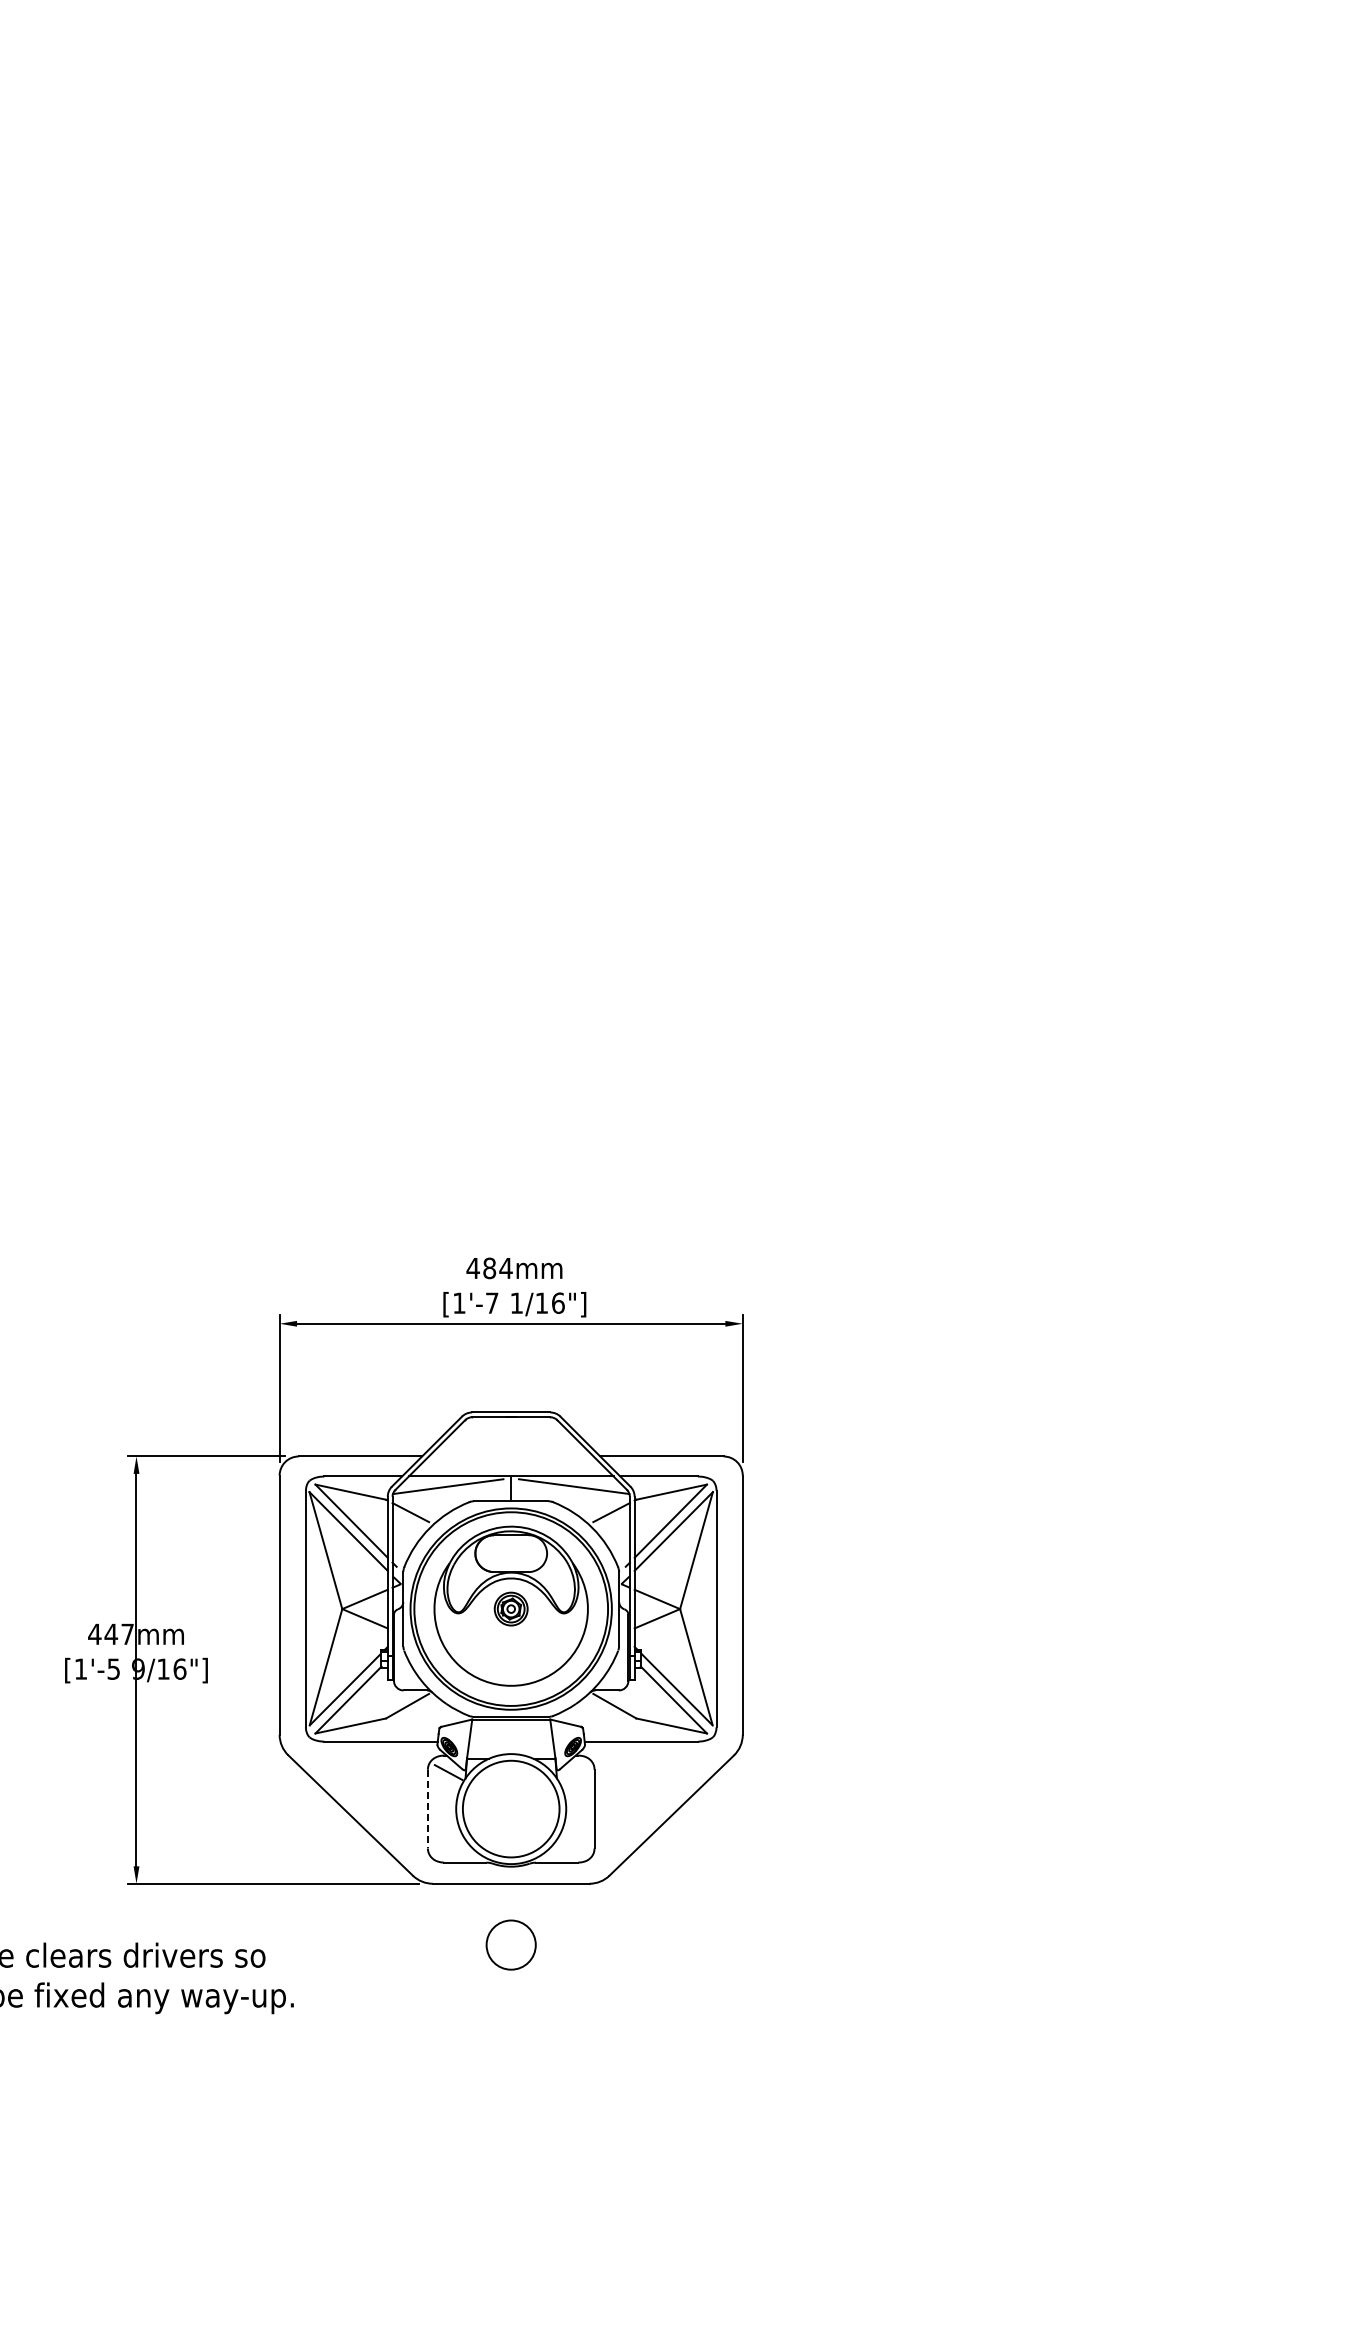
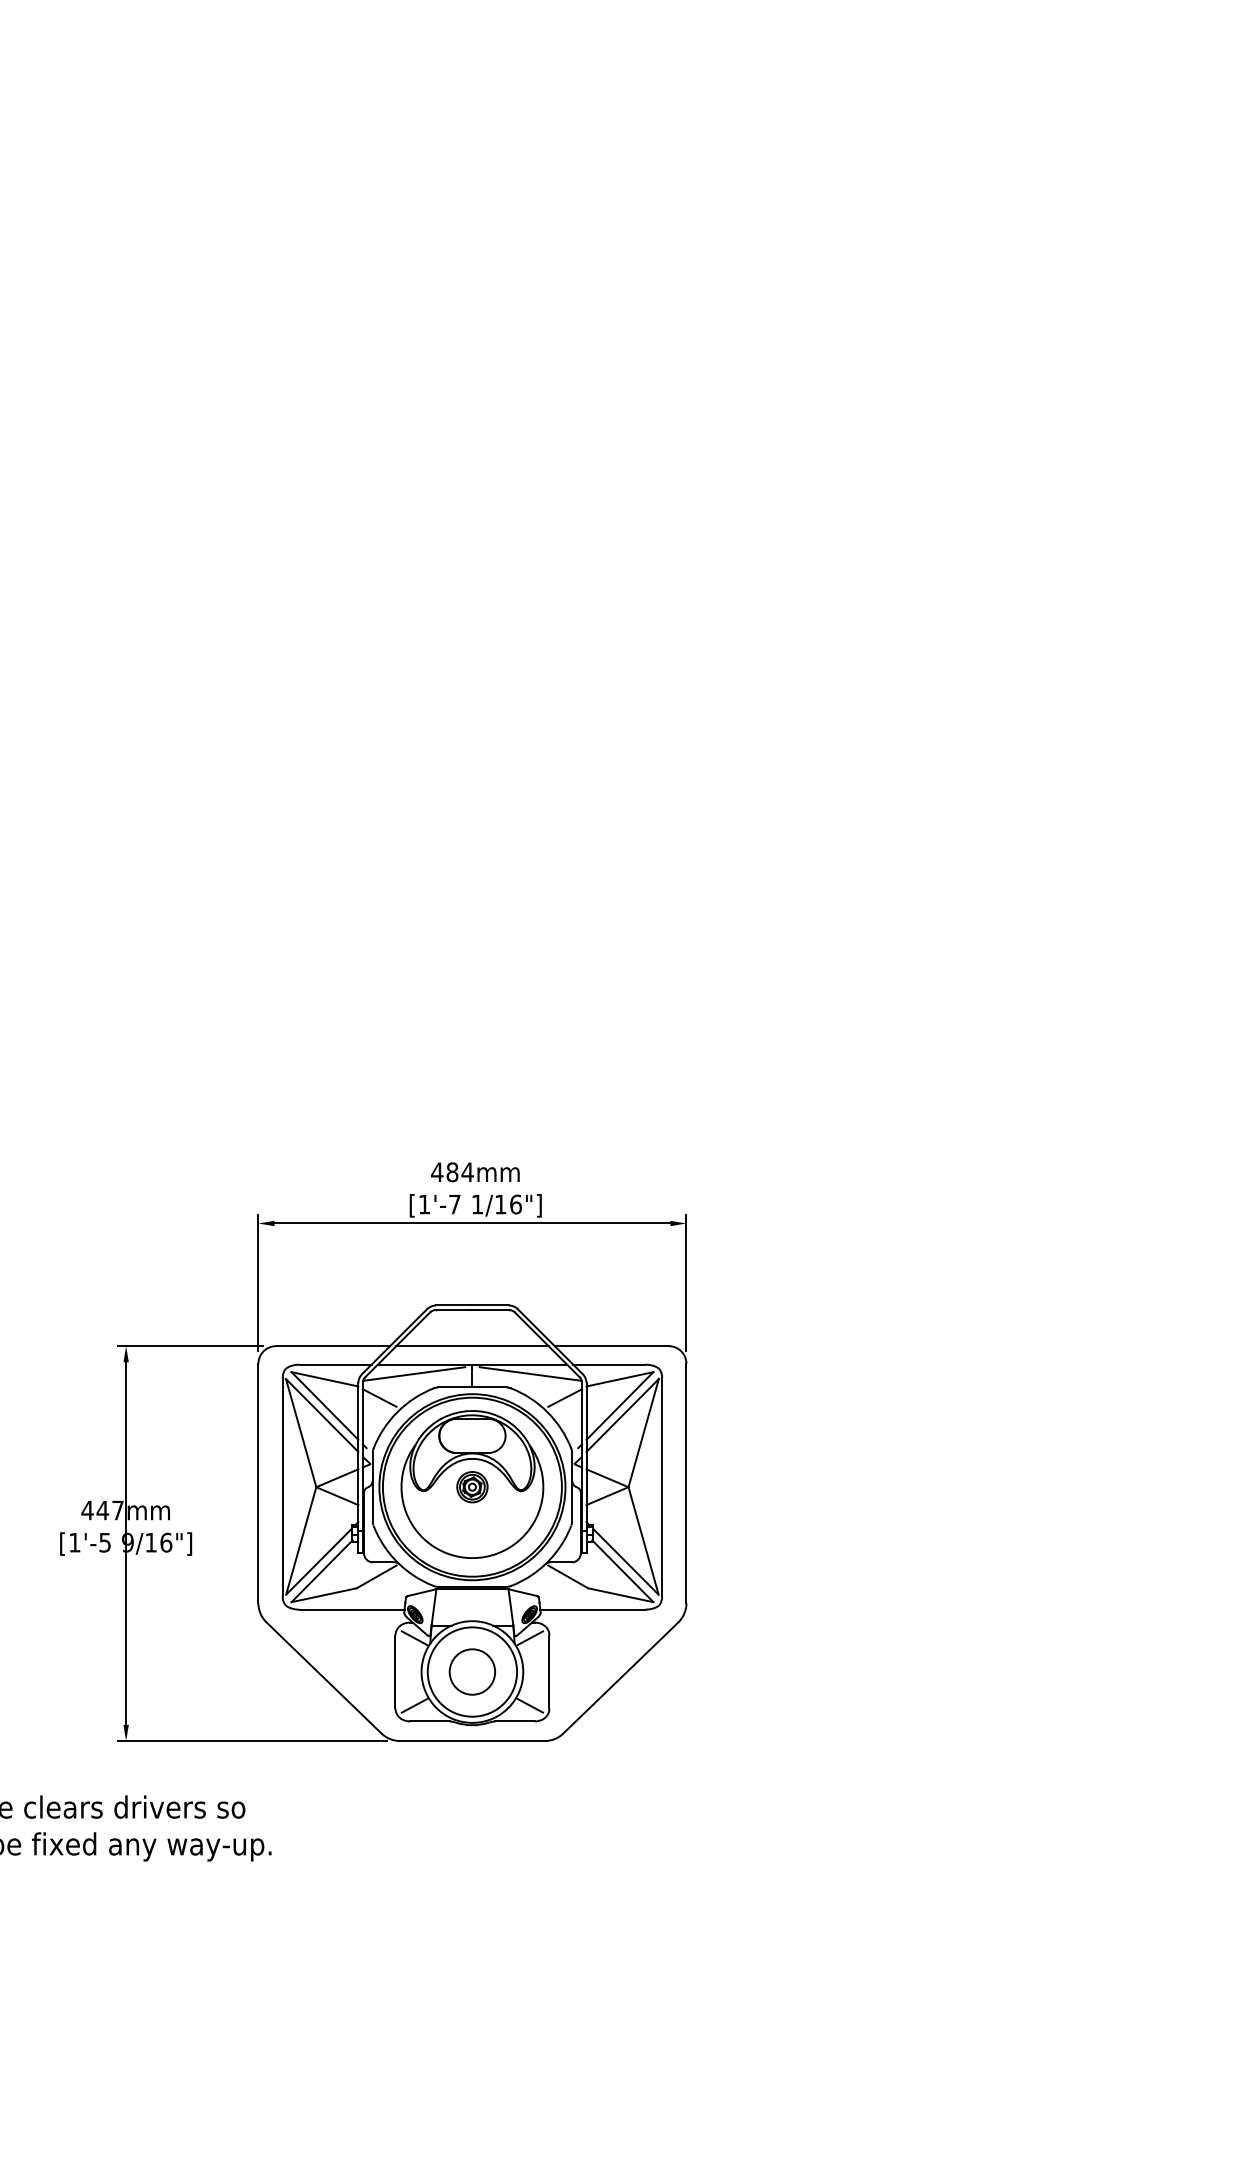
line: (510, 1456) -> (471, 1346), added
line: (573, 1772) -> (530, 1638), added
line: (427, 1809) -> (395, 1672), dashed -> solid
line: (448, 1845) -> (414, 1705), added
line: (573, 1845) -> (530, 1705), added
circle: (510, 1944) -> (471, 1671), moved

